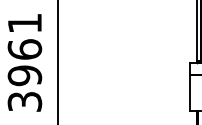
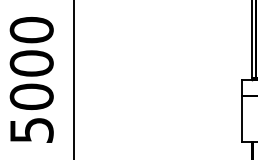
text: (24, 62) -> (31, 80), 3961 -> 5000

